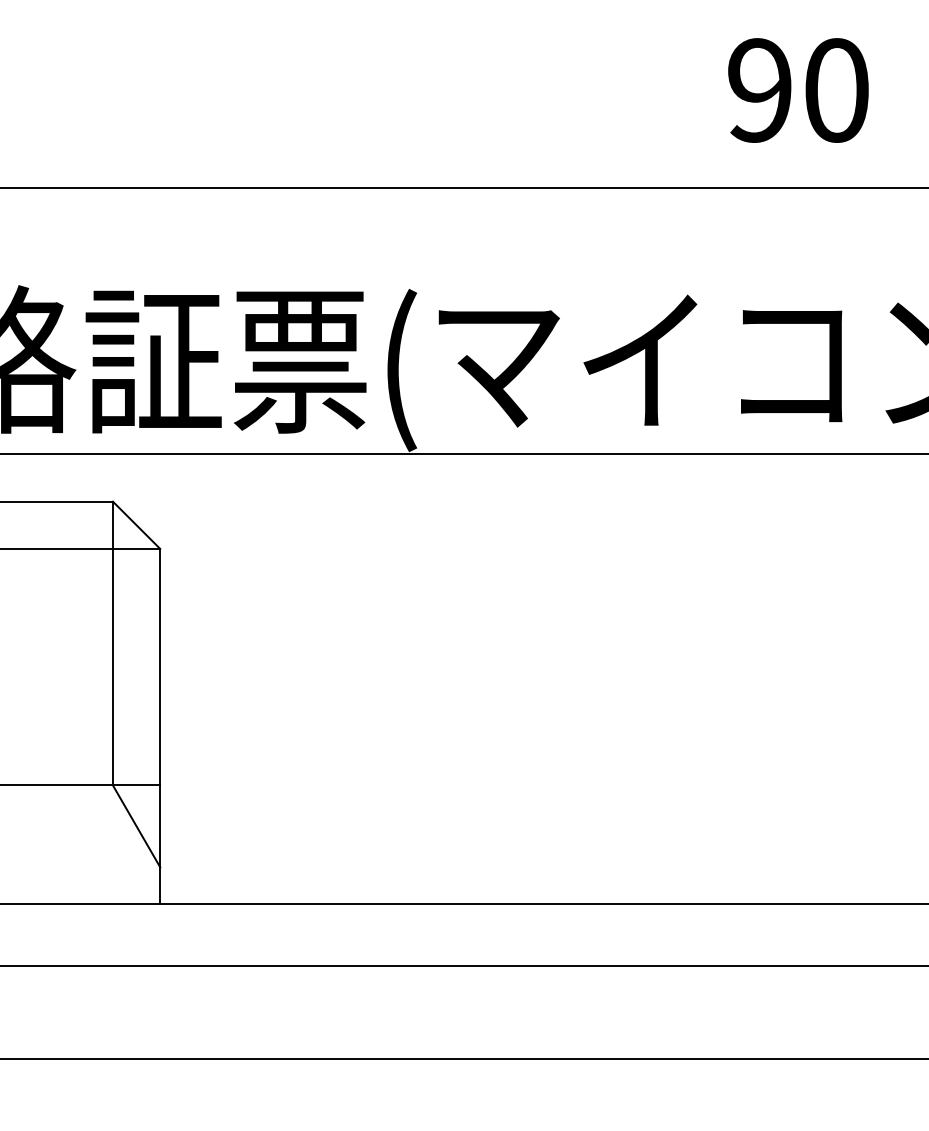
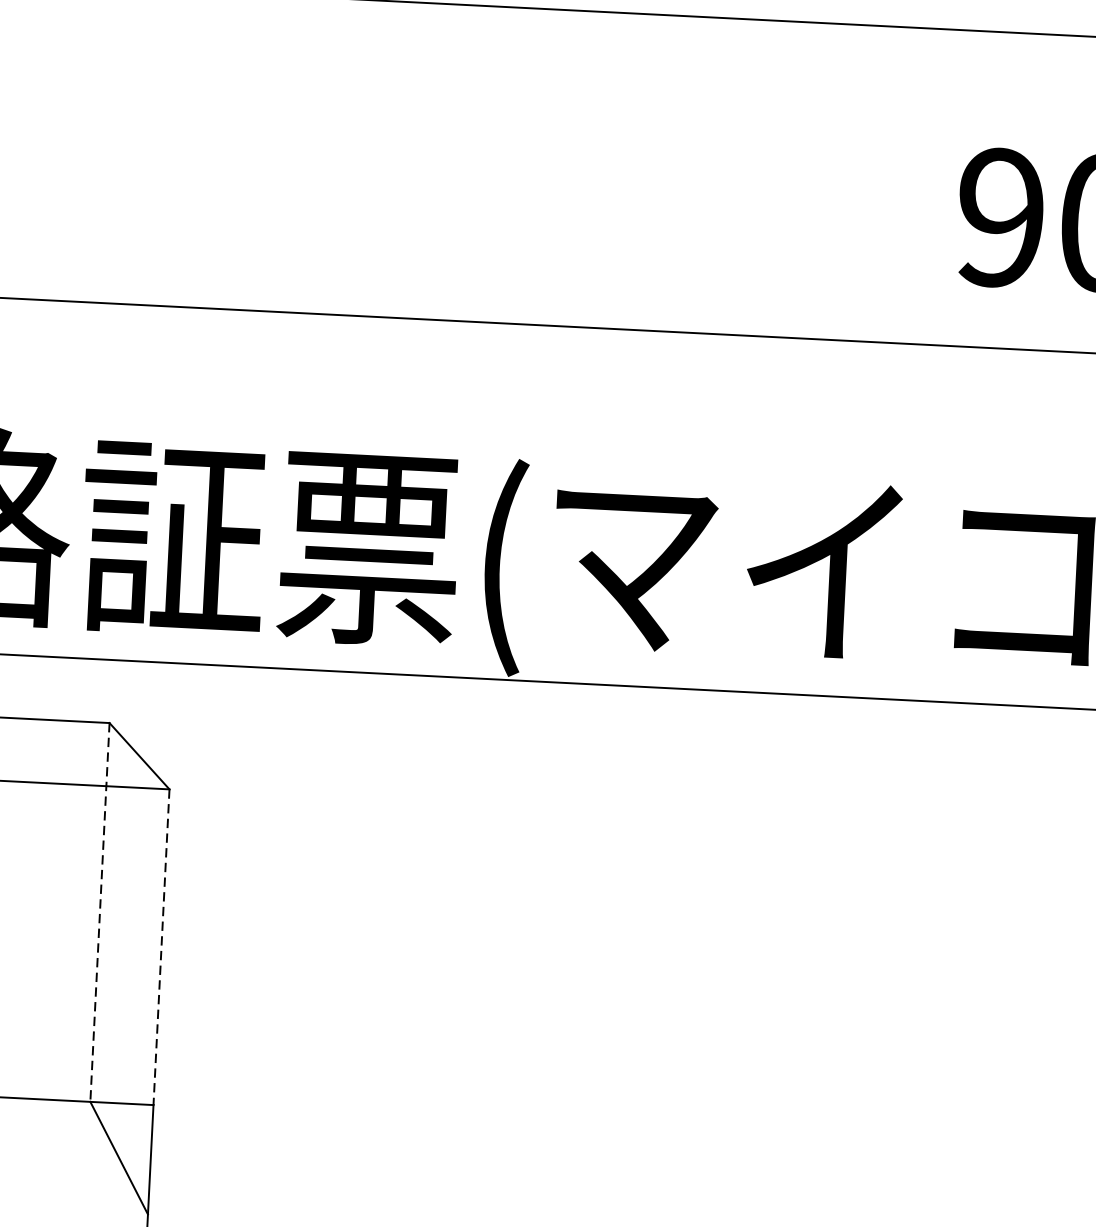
line: (112, 643) -> (99, 912), solid -> dashed
line: (160, 667) -> (161, 947), solid -> dashed

